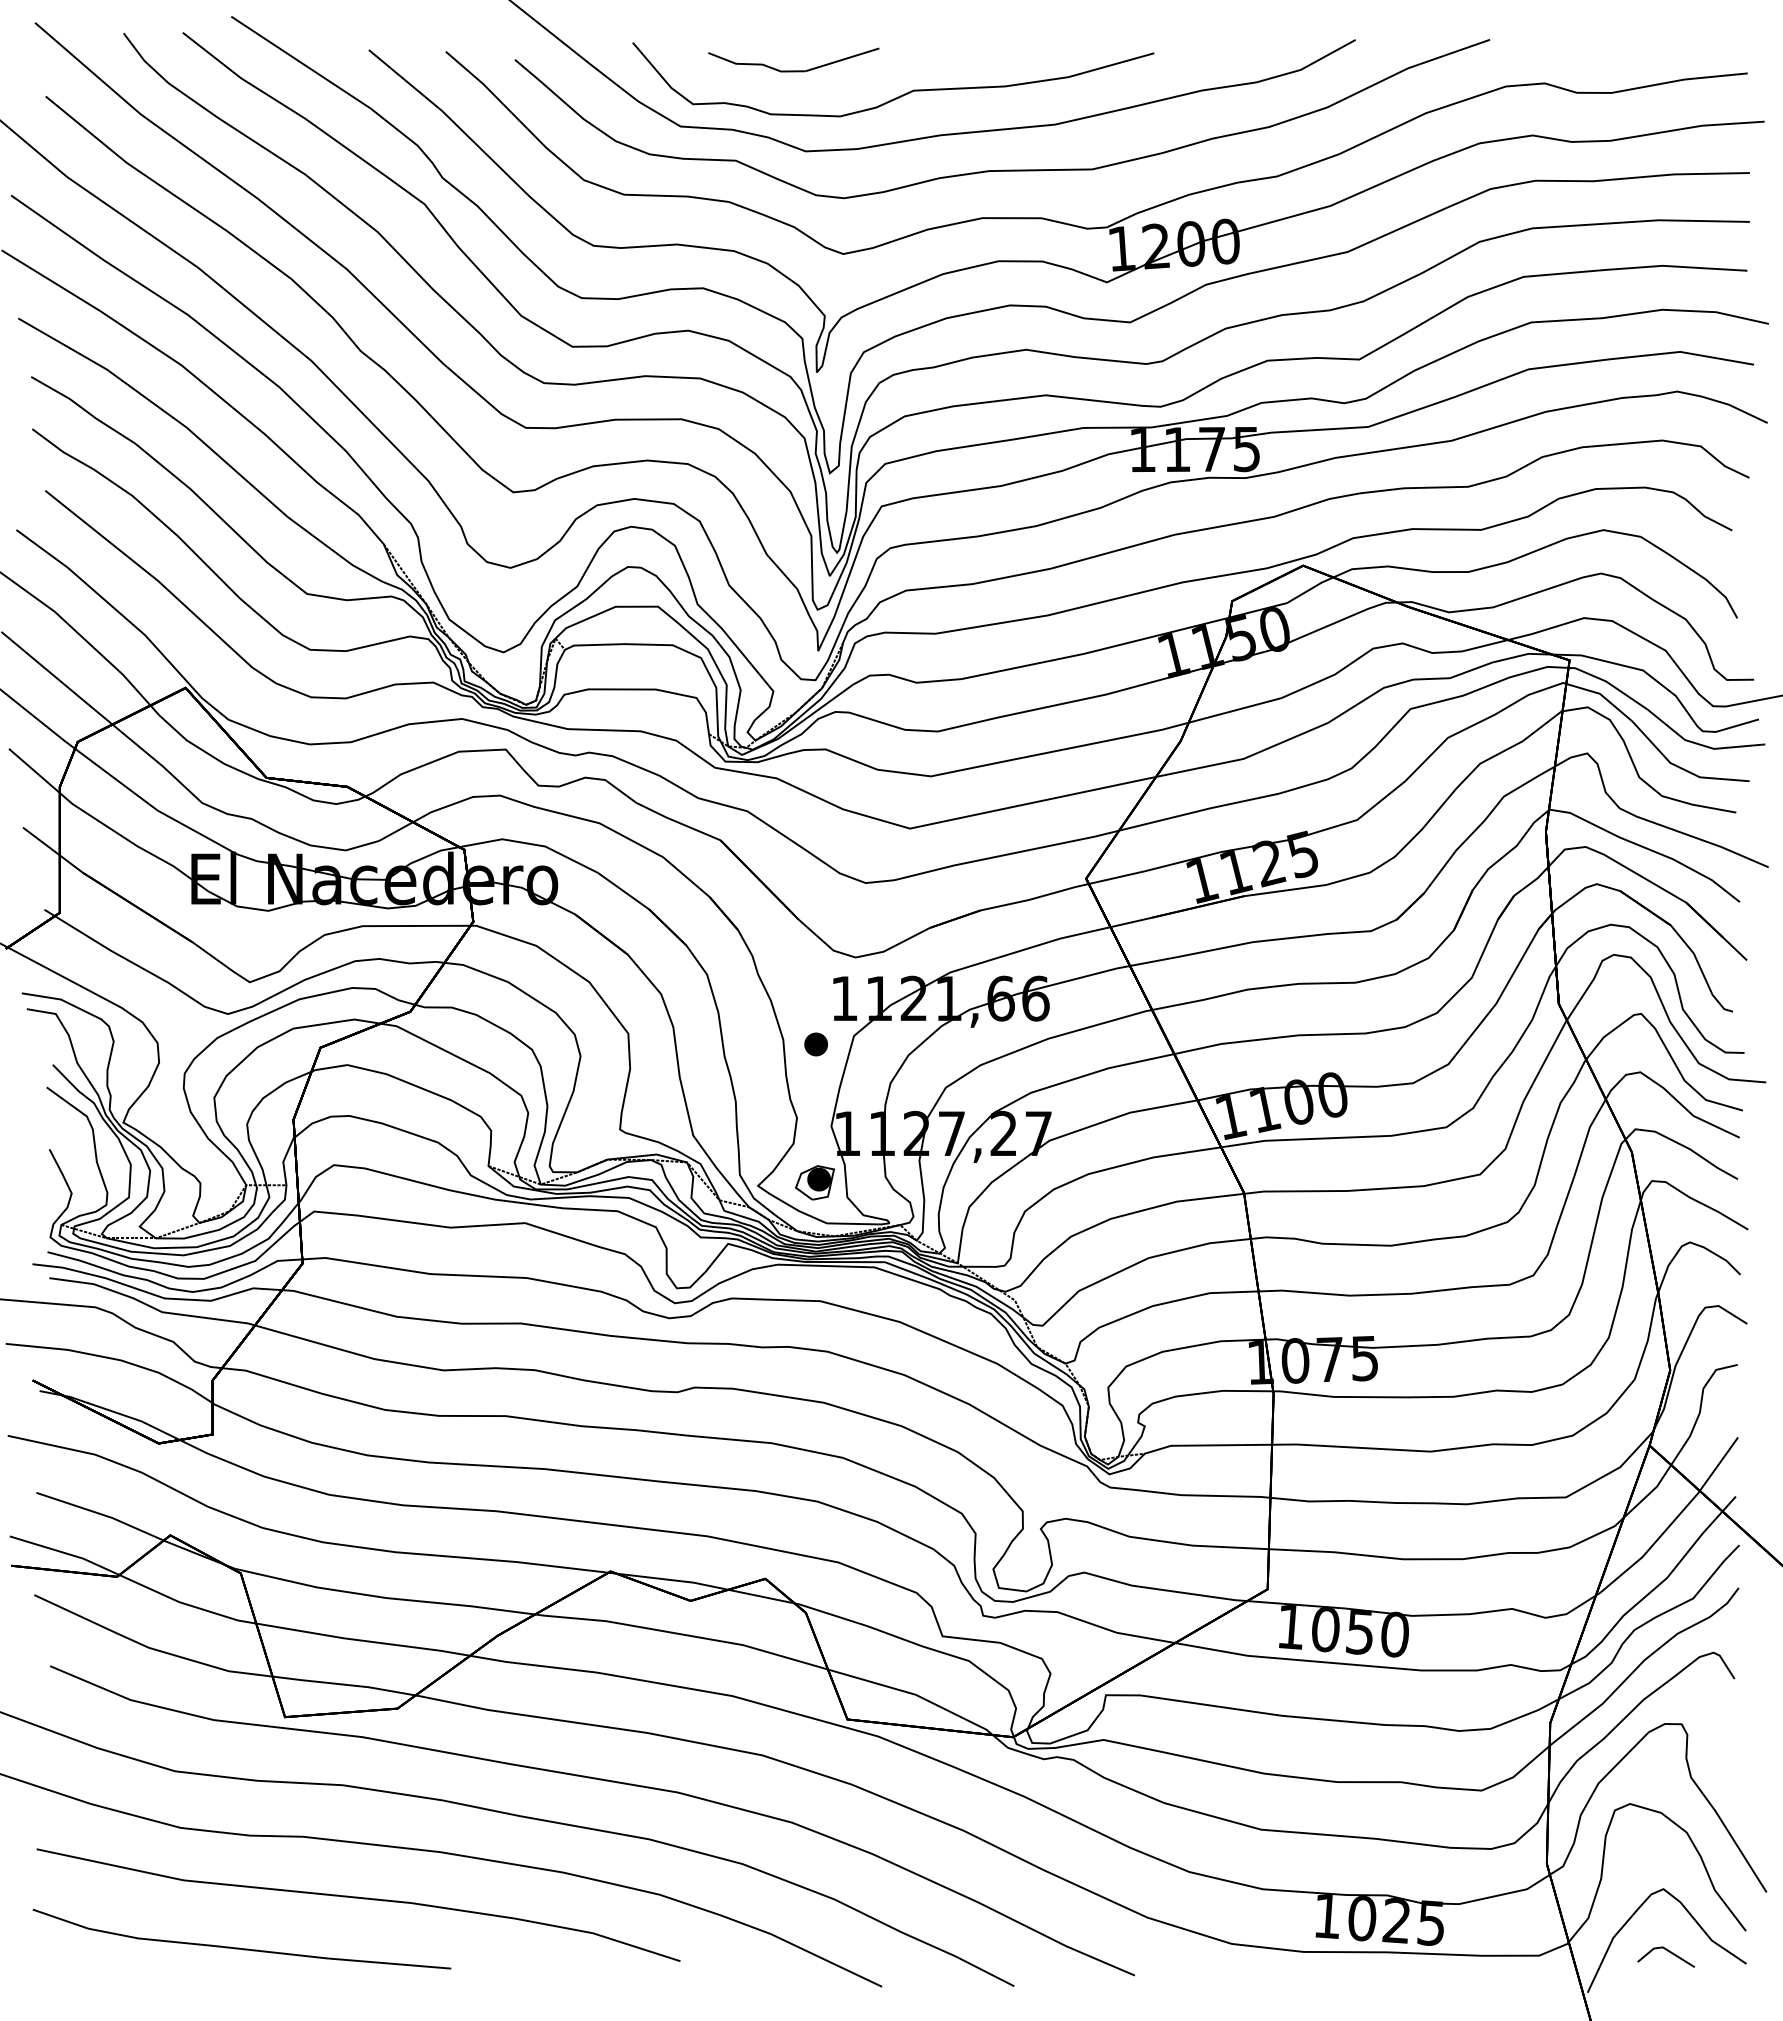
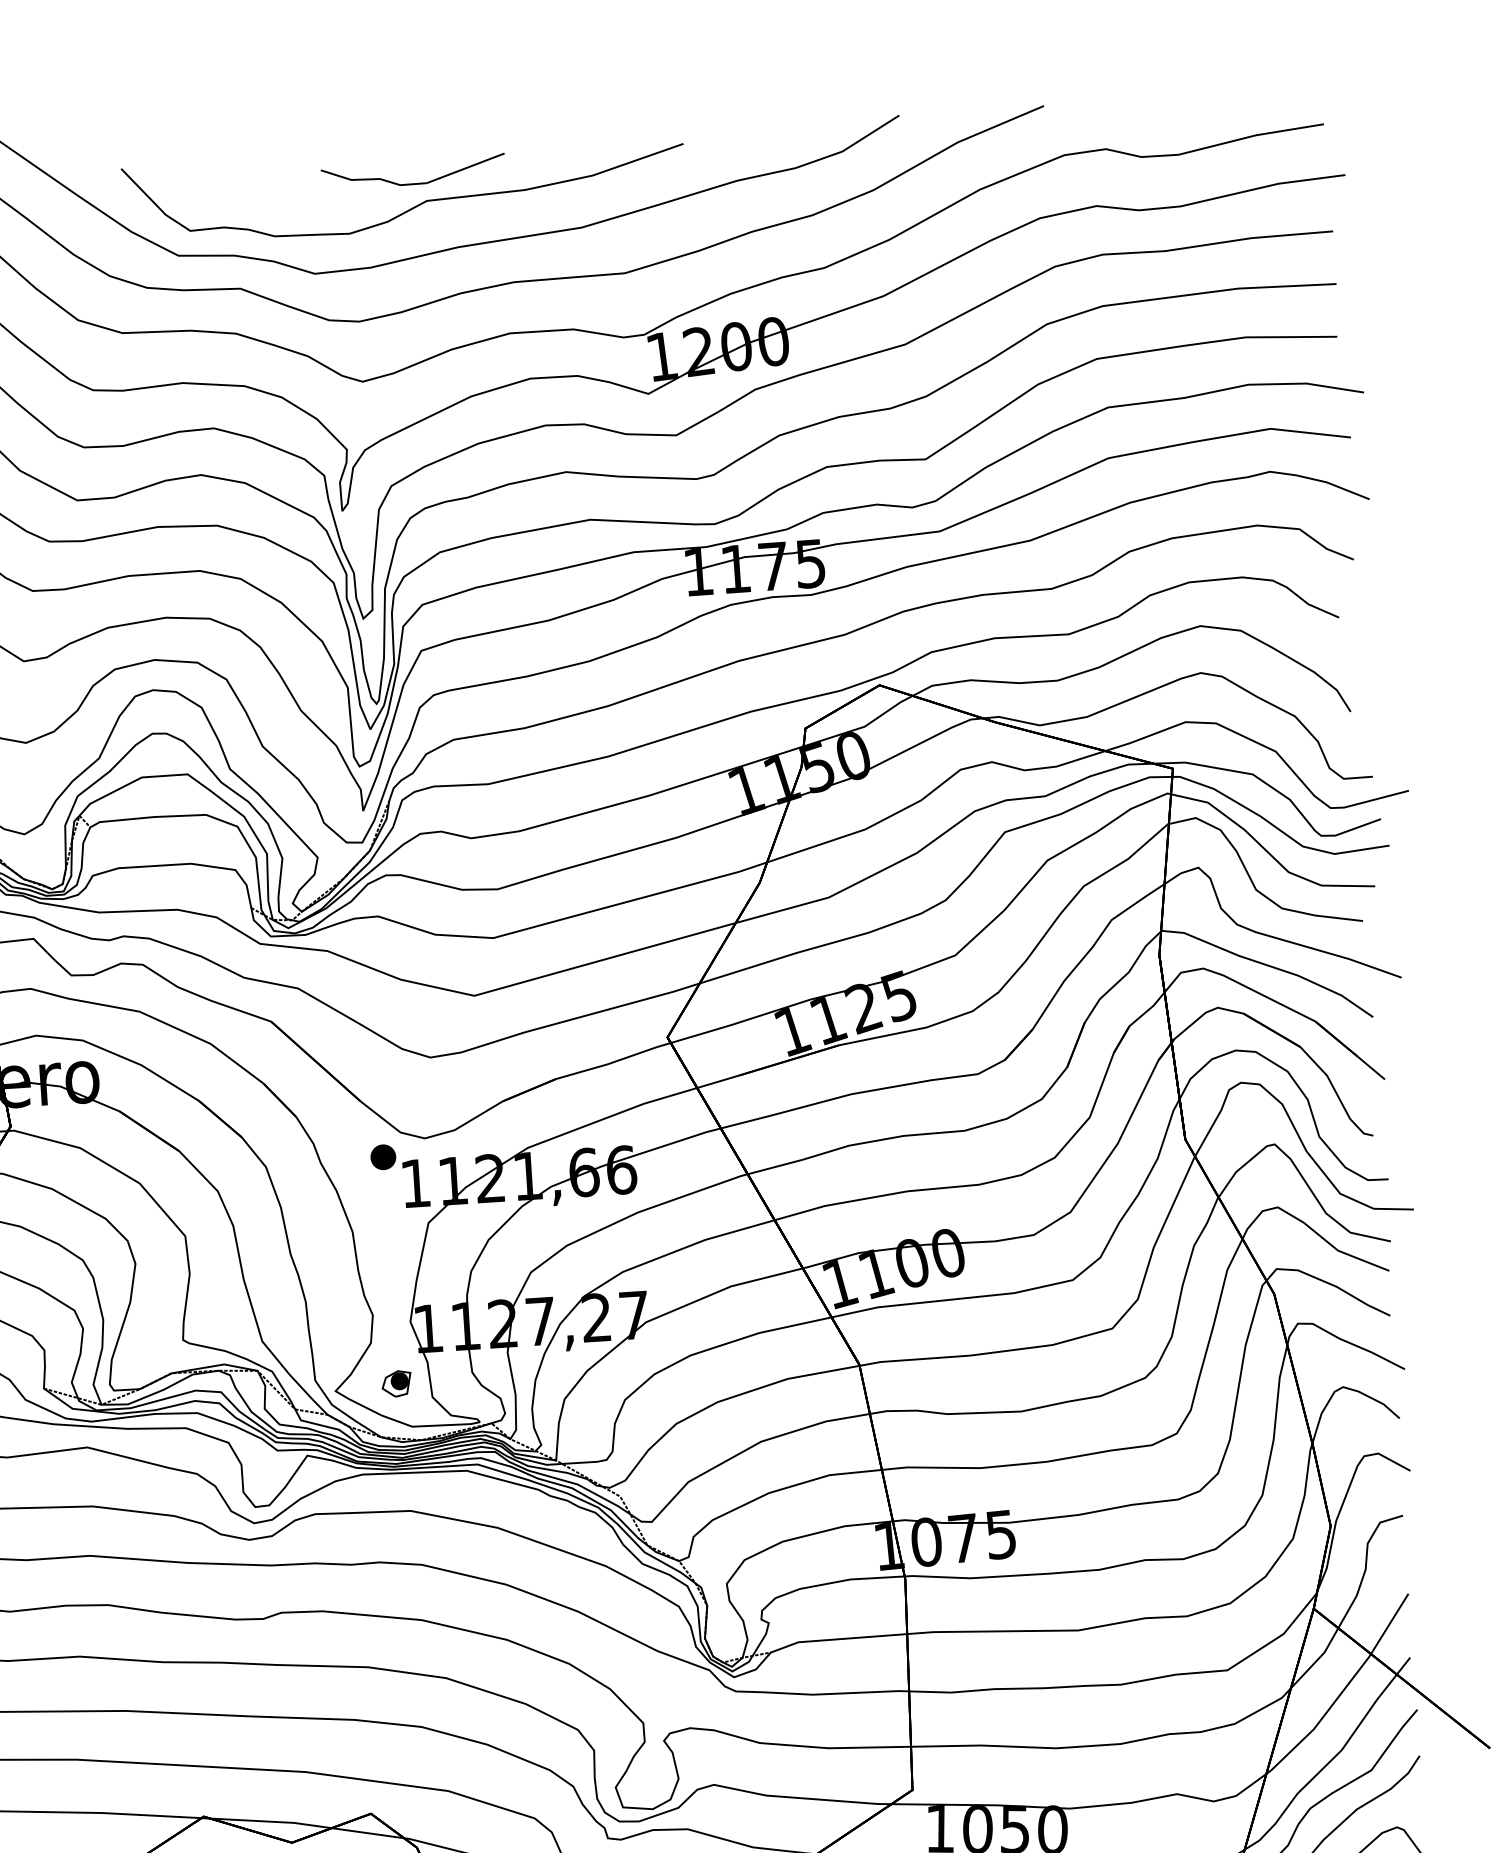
part: (793, 70) -> (413, 183), moved
part: (815, 1044) -> (382, 1157), moved
part: (814, 1182) -> (396, 1383), size x0.7

